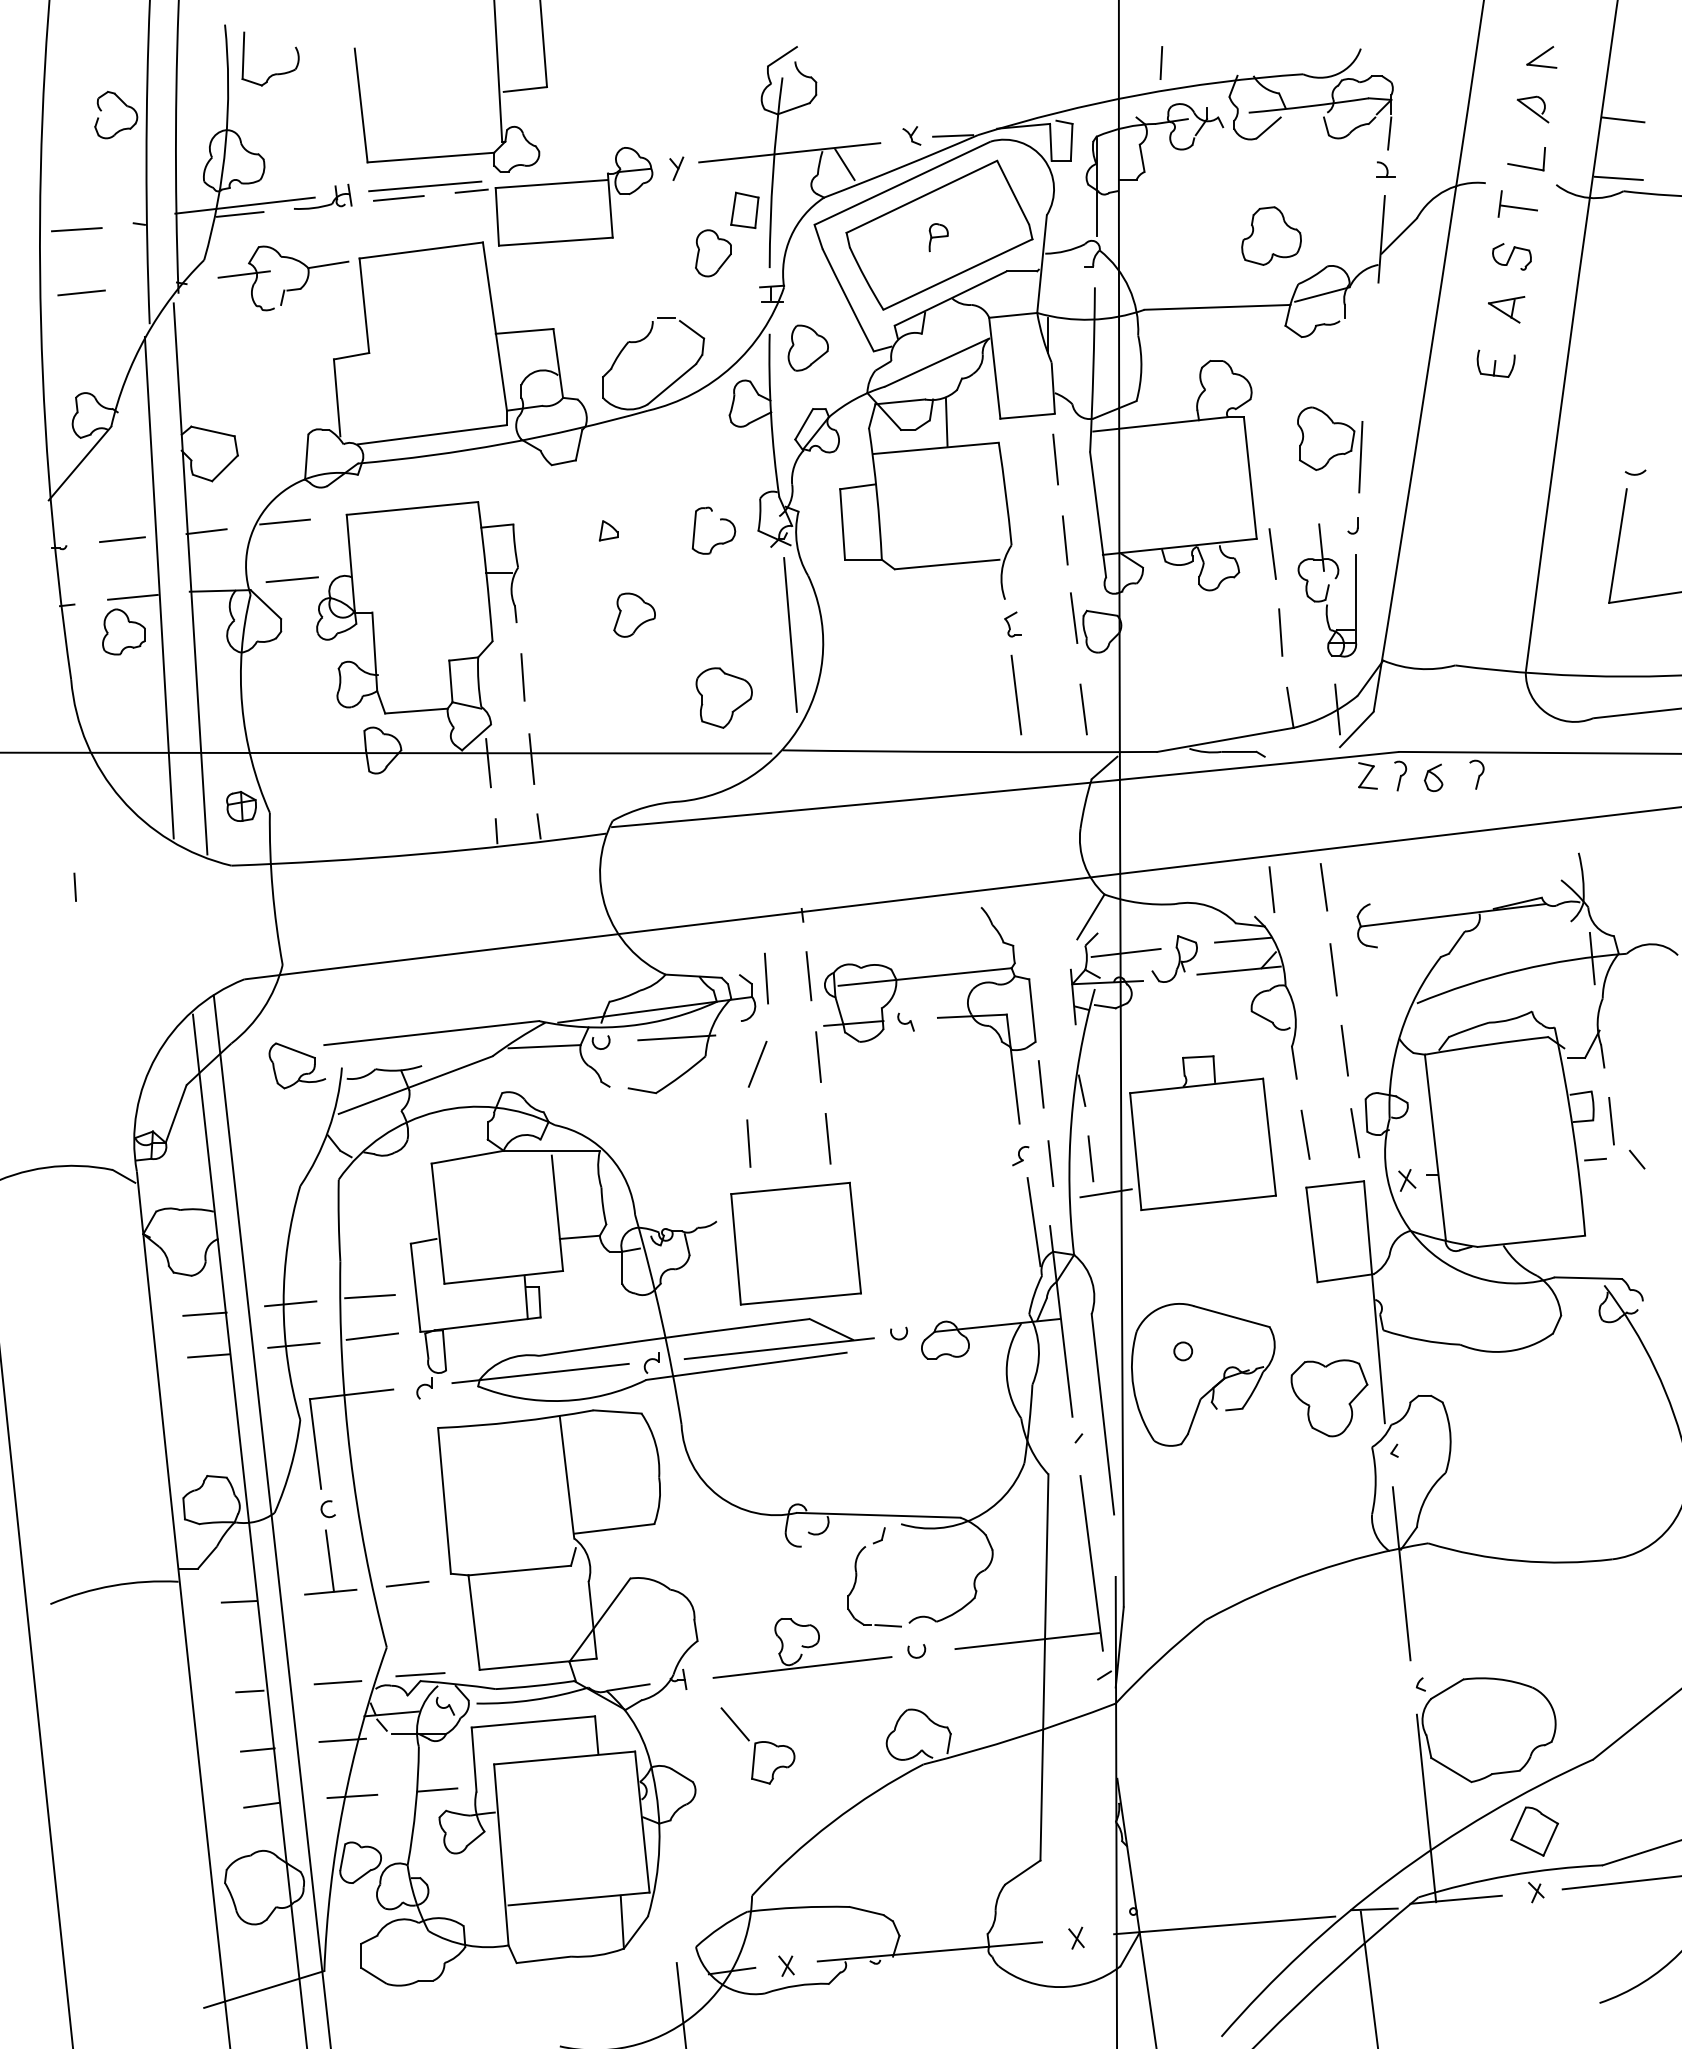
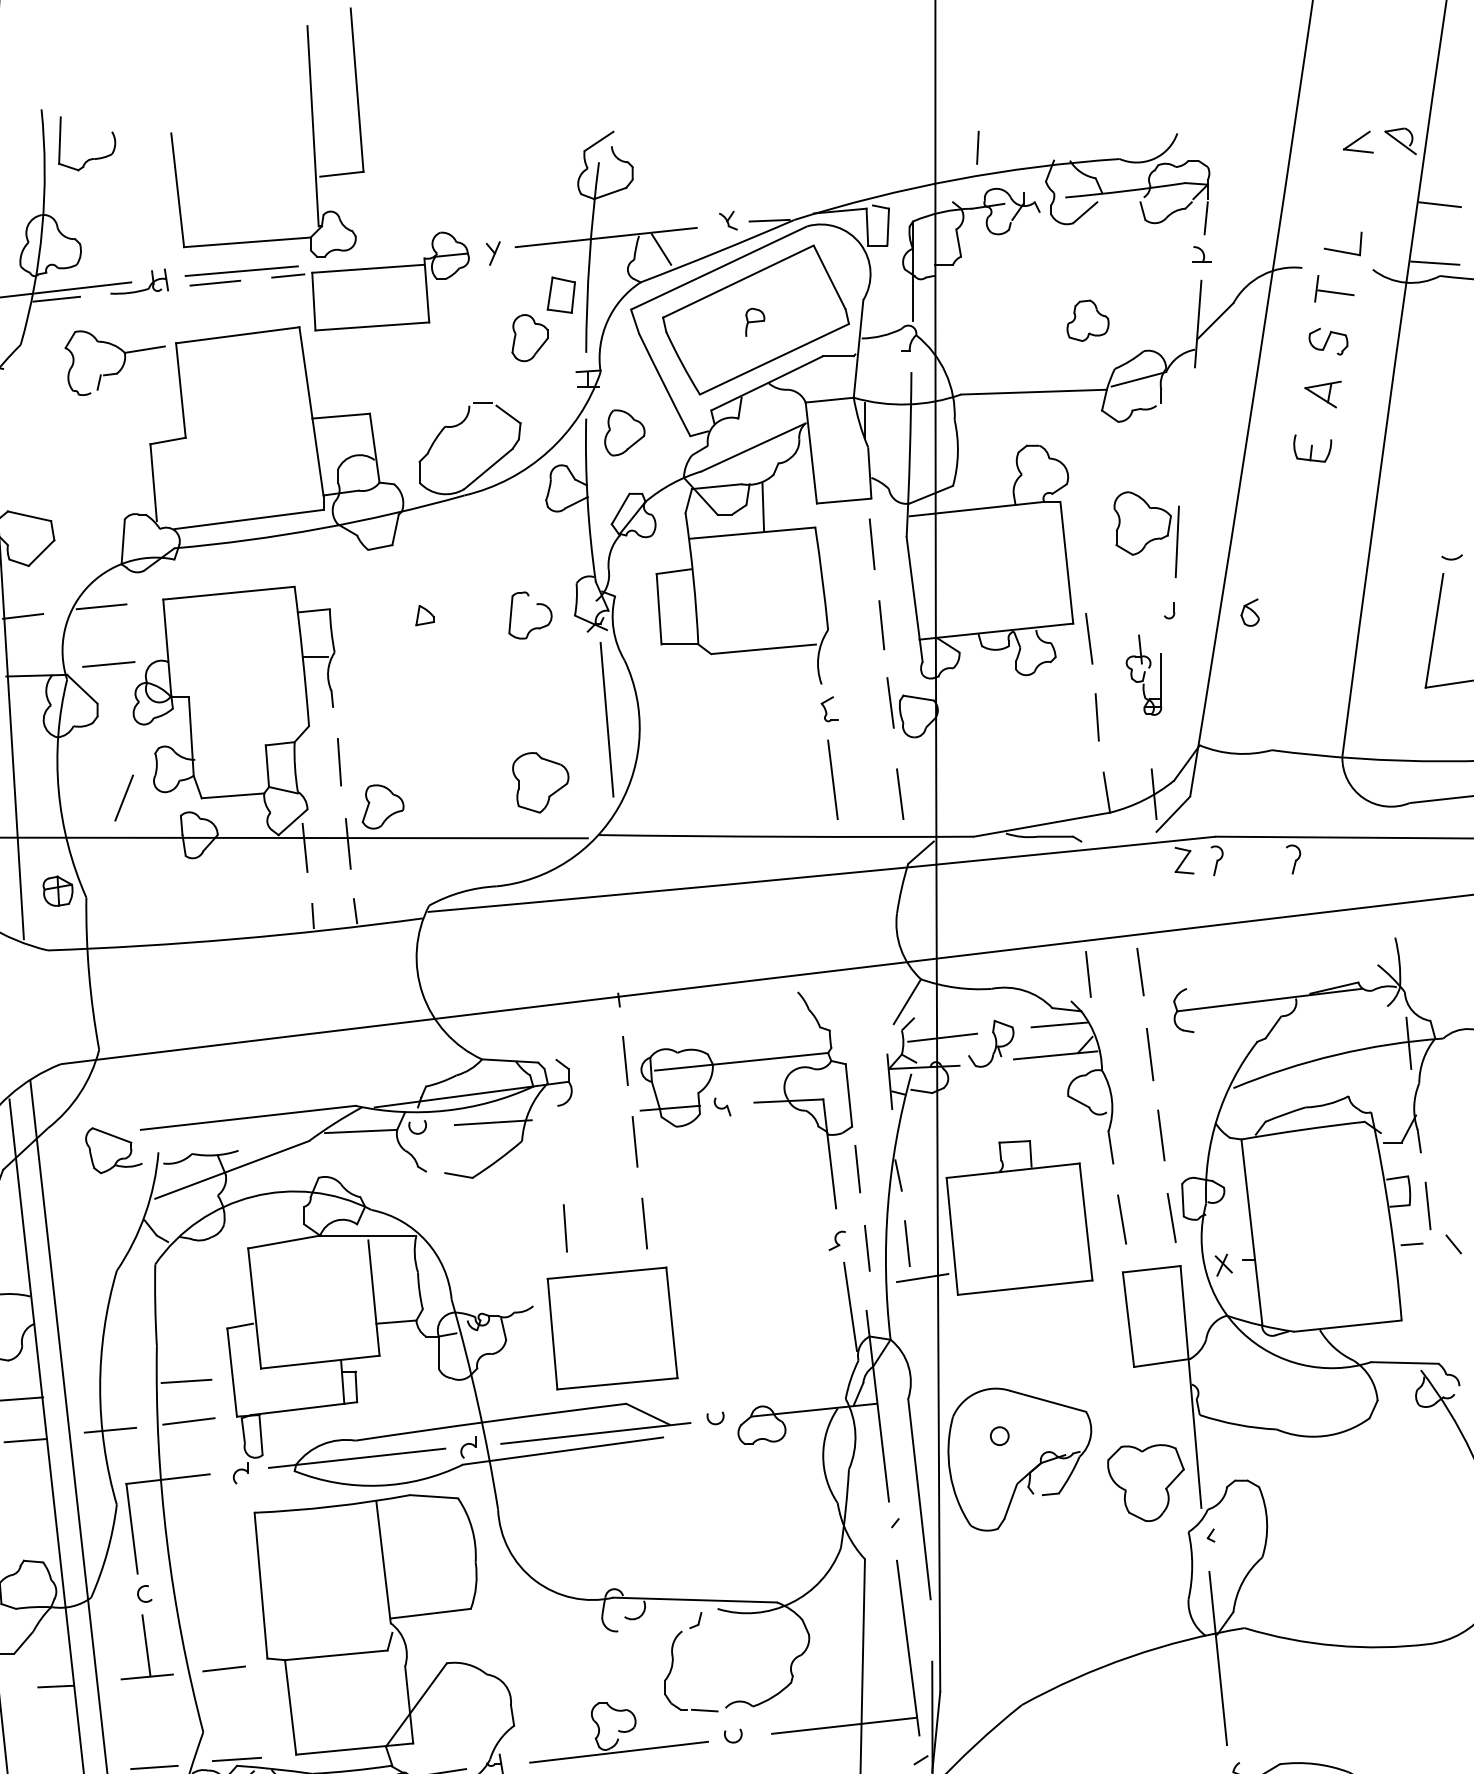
part: (1532, 109) -> (1400, 141), moved
part: (1271, 235) -> (1088, 320), size x0.7
line: (243, 274) -> (60, 359), removed
part: (1327, 590) -> (1144, 675), size x0.6
part: (634, 614) -> (383, 806), moved
part: (1433, 777) -> (1250, 612), moved
line: (766, 978) -> (583, 1063), removed
line: (757, 1063) -> (124, 797), moved
line: (290, 1303) -> (107, 1388), removed

